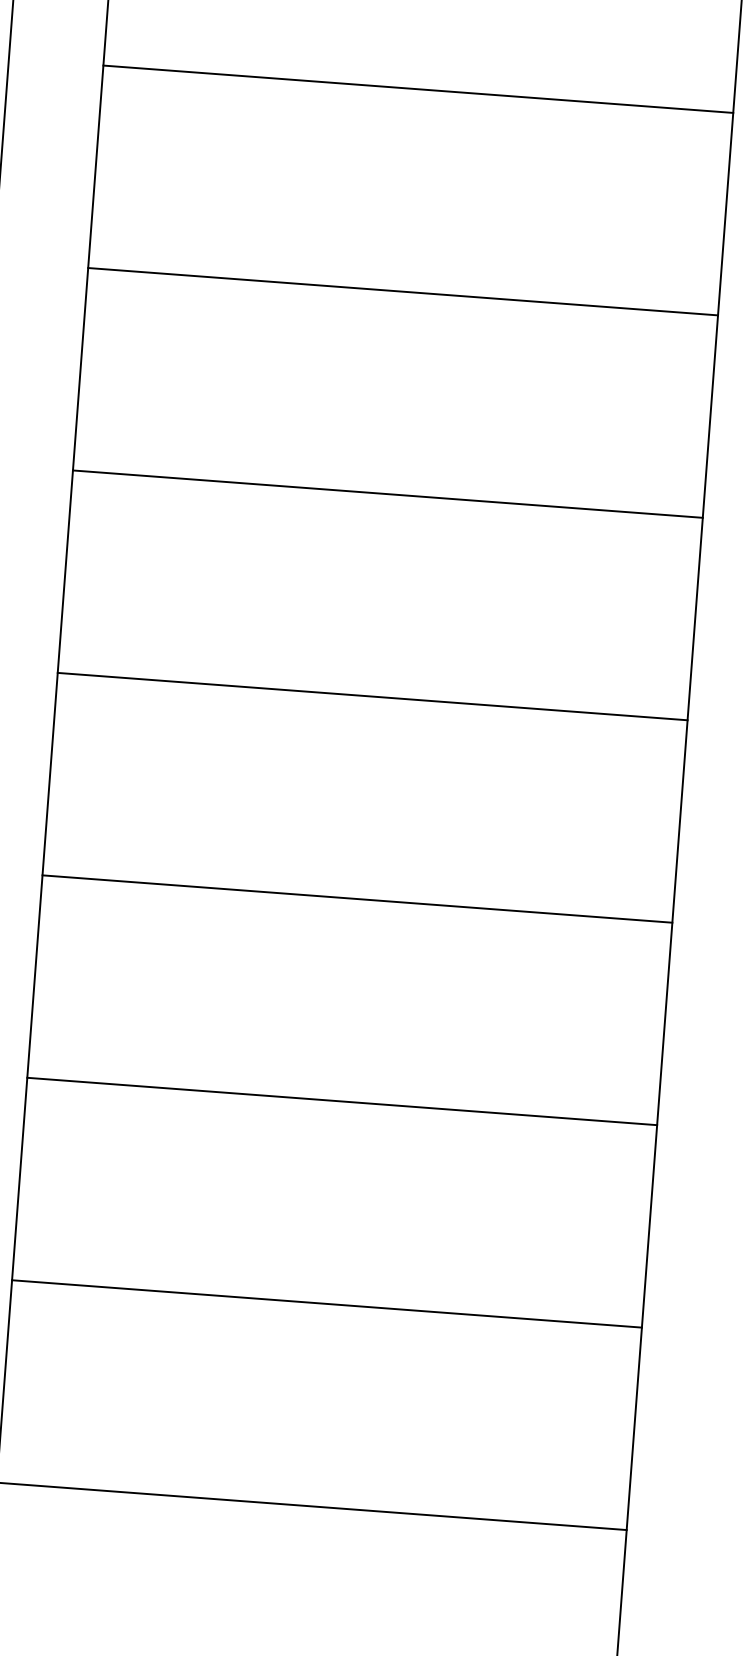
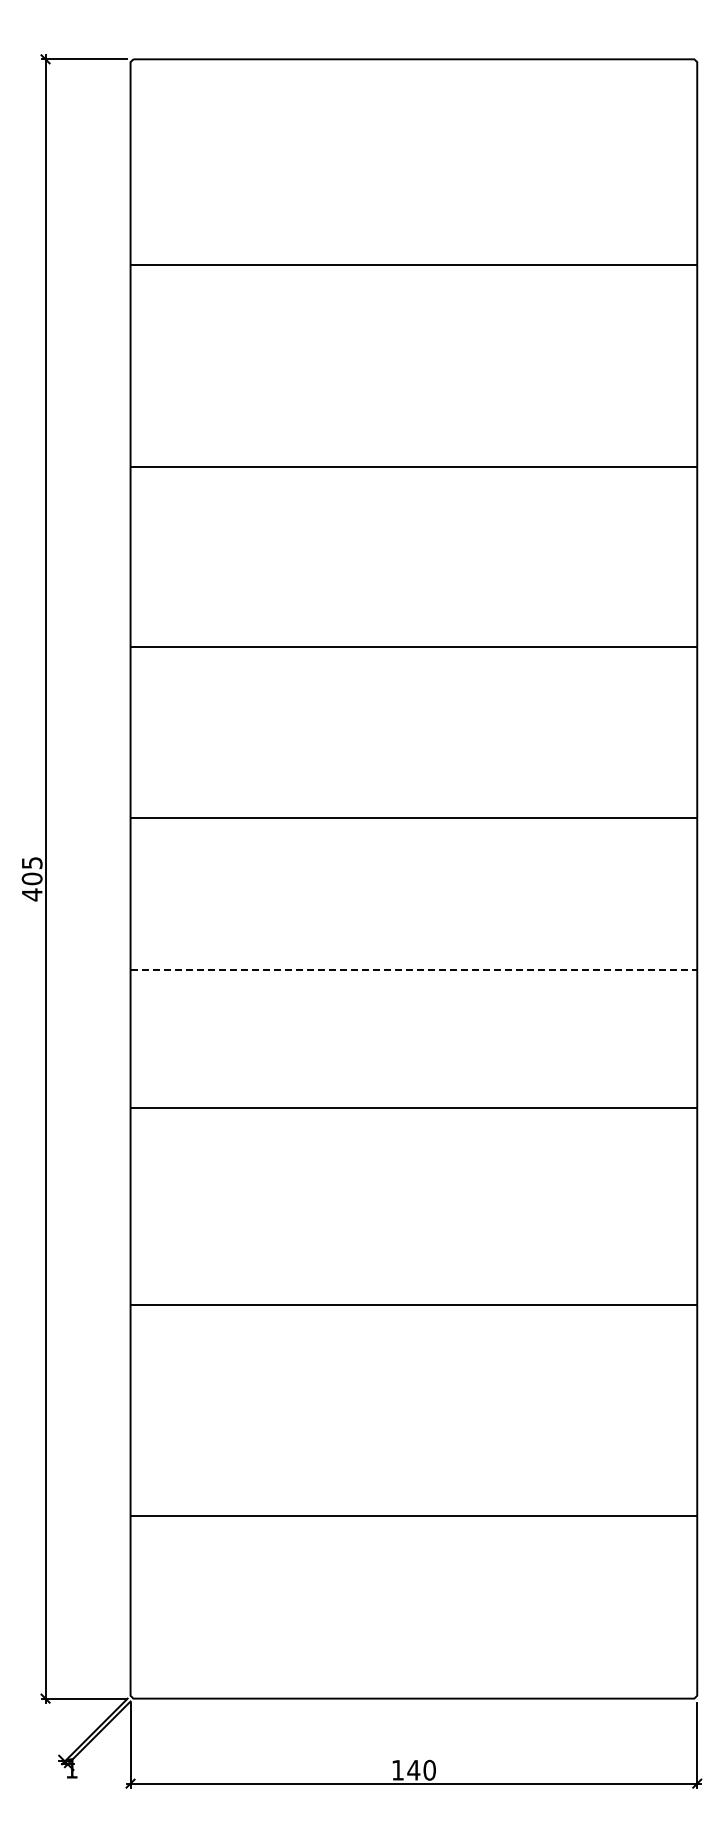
line: (417, 89) -> (413, 265), moved
line: (402, 291) -> (413, 466), moved
line: (387, 493) -> (413, 646), moved
line: (372, 696) -> (413, 817), moved
line: (358, 899) -> (414, 970), solid -> dashed
line: (341, 1101) -> (413, 1108), moved
line: (326, 1304) -> (413, 1305), moved

